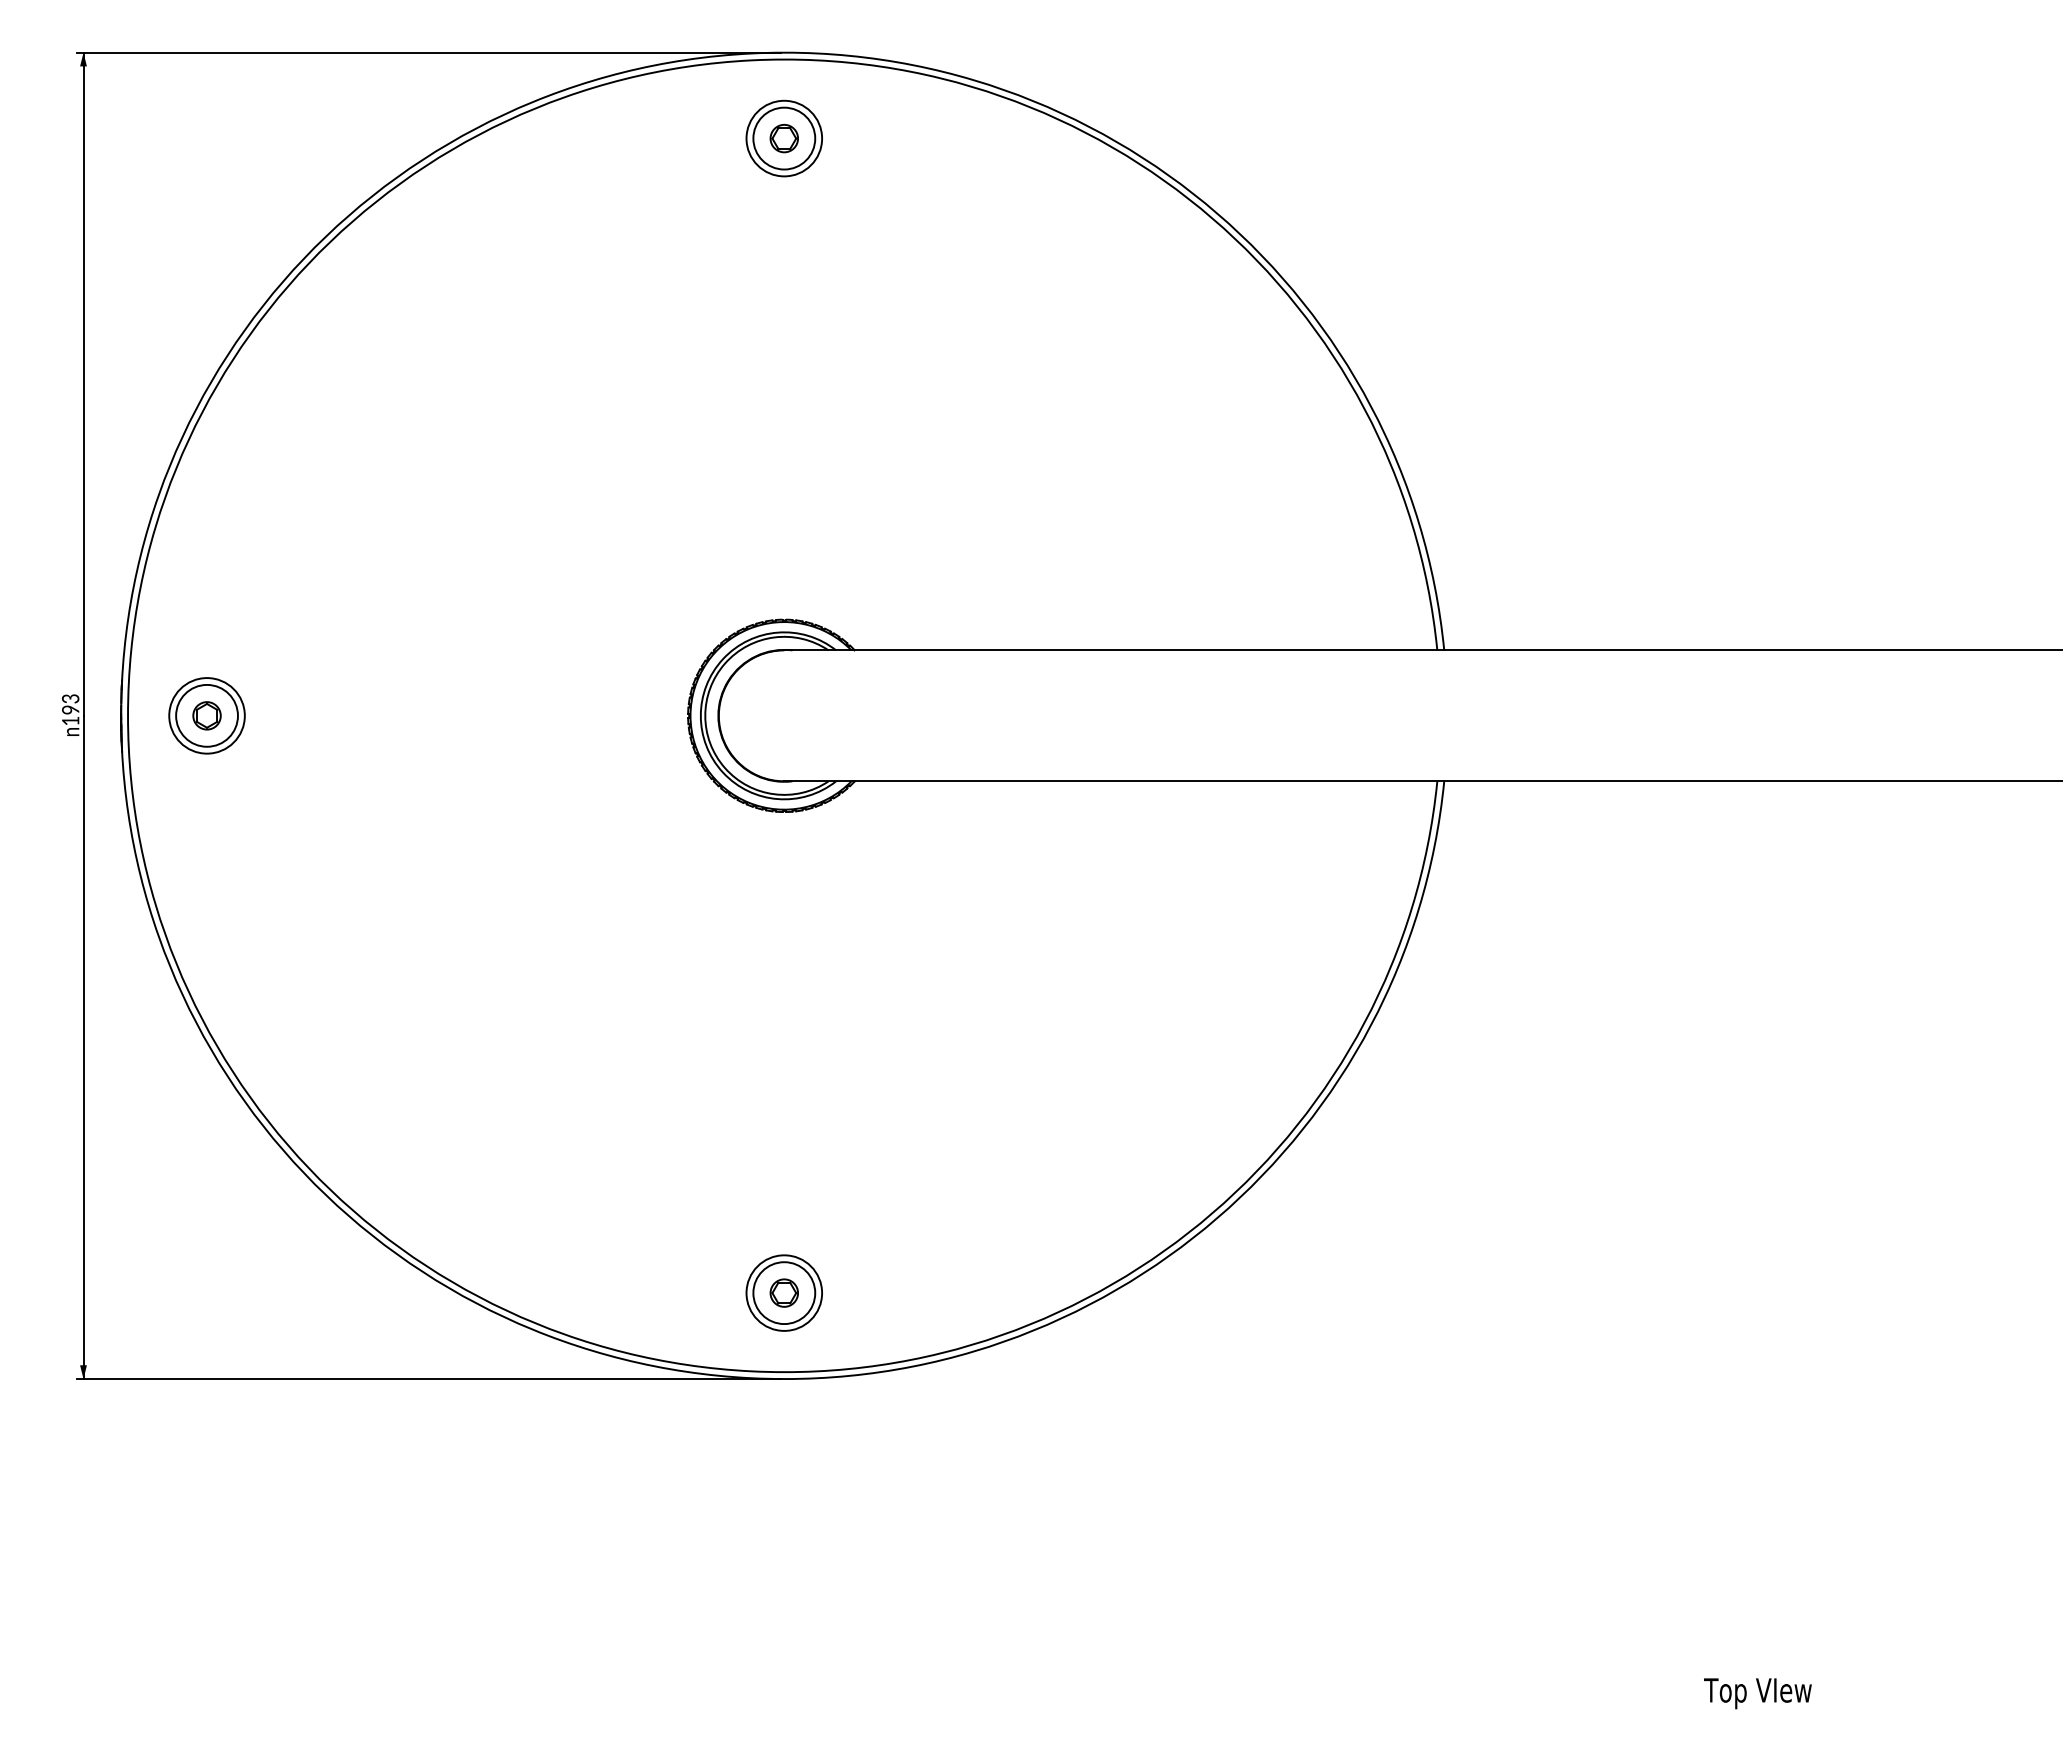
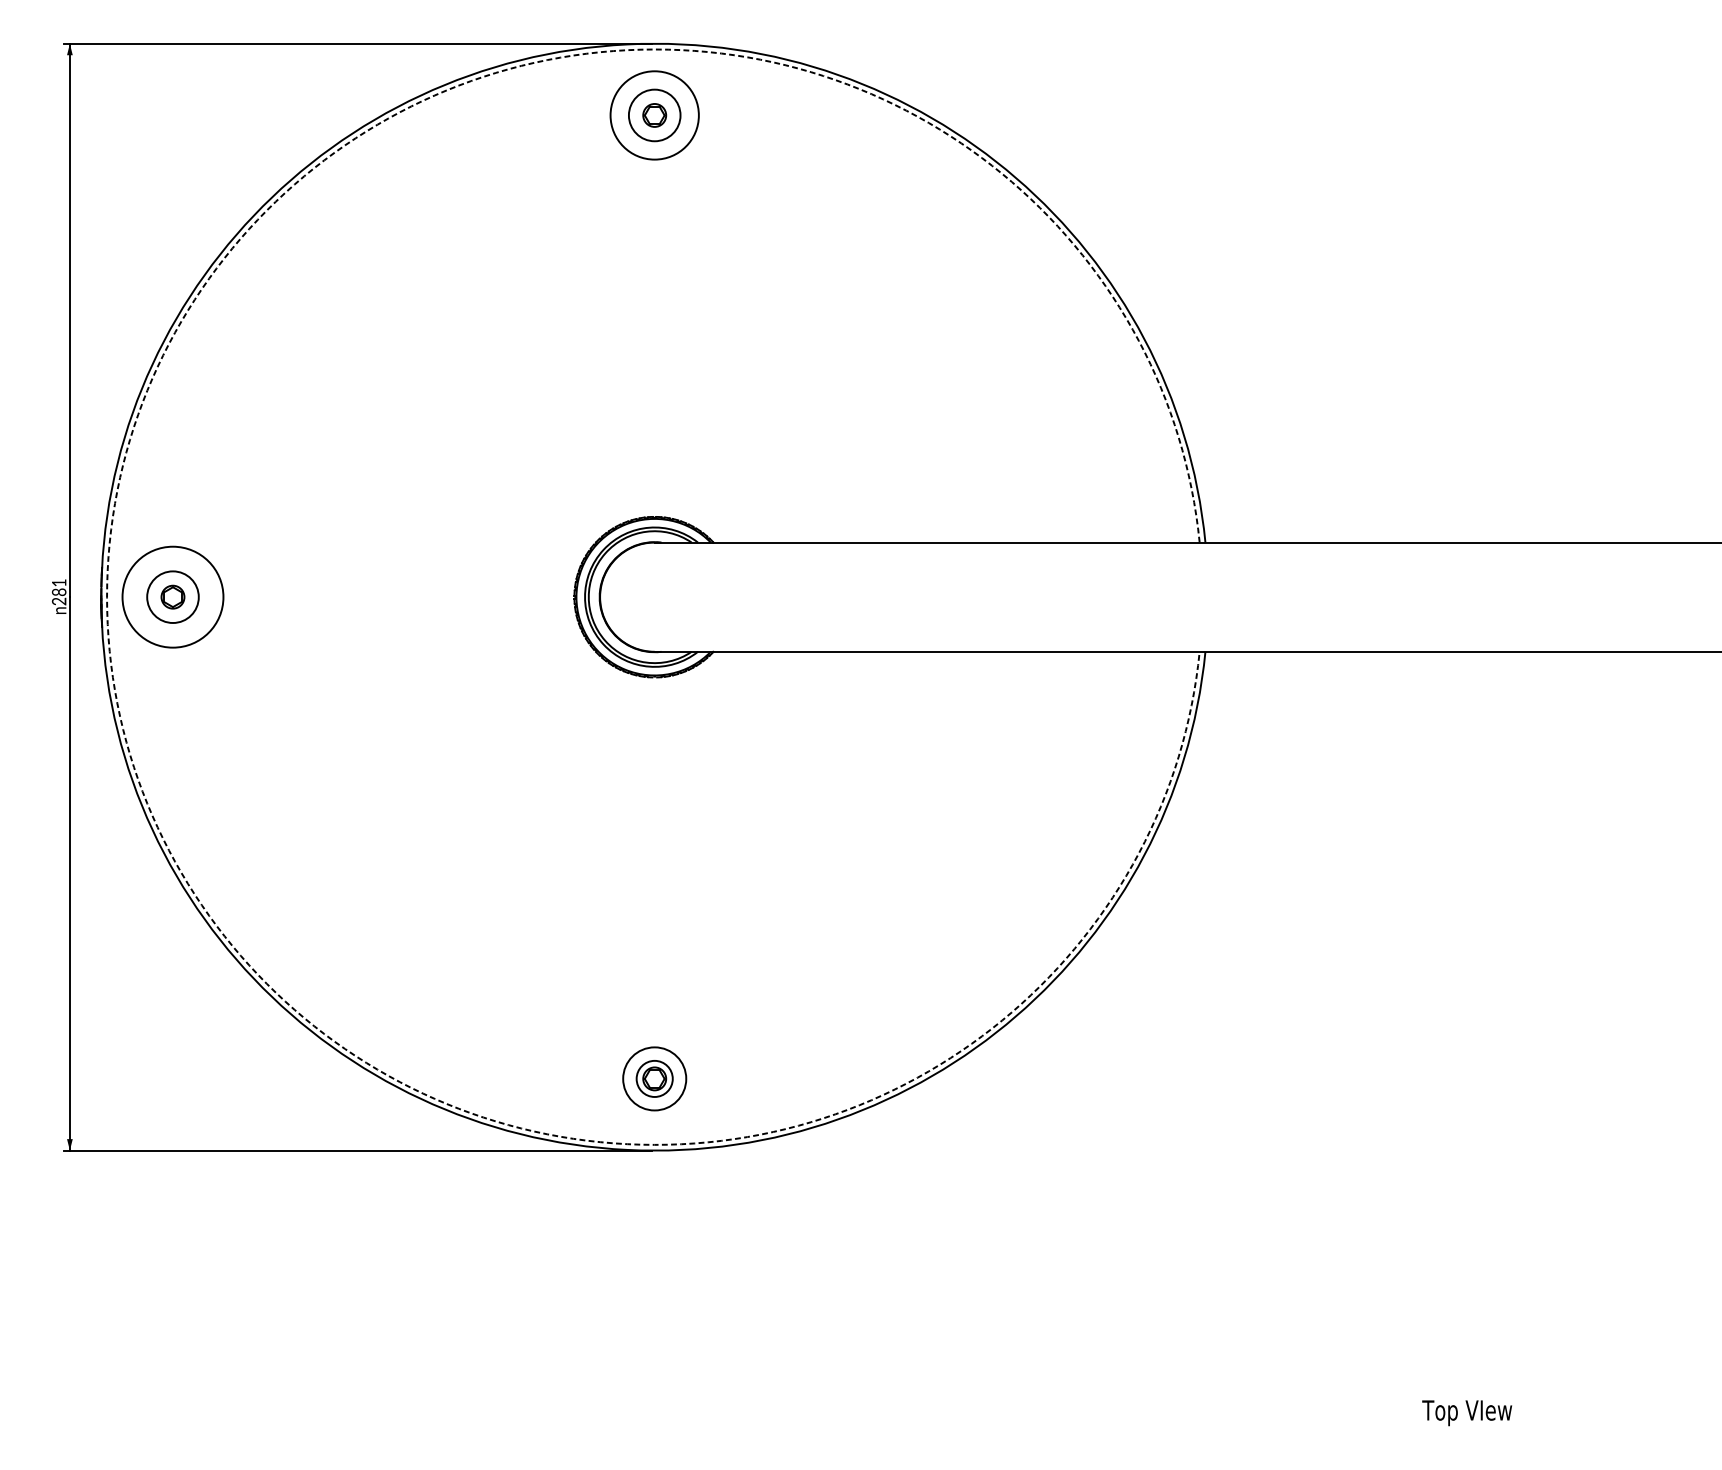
circle: (784, 138) -> (654, 115), size x1.4
text: (70, 709) -> (59, 591), 193 -> 281
arc: (128, 715) -> (107, 596), solid -> dashed
circle: (206, 715) -> (172, 596), size x1.6
circle: (784, 1293) -> (654, 1079), size x0.7

